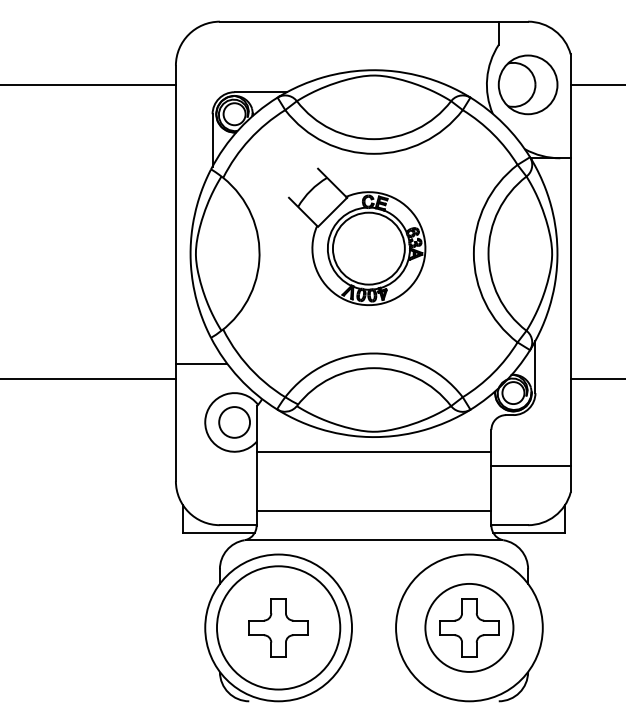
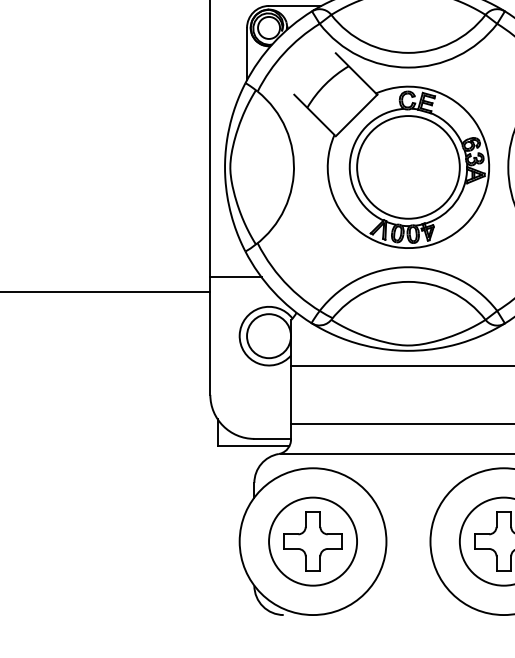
part: (356, 236) -> (390, 150), size x1.43
circle: (234, 422) -> (268, 336), size x1.43
circle: (278, 627) -> (312, 541), size x0.71

